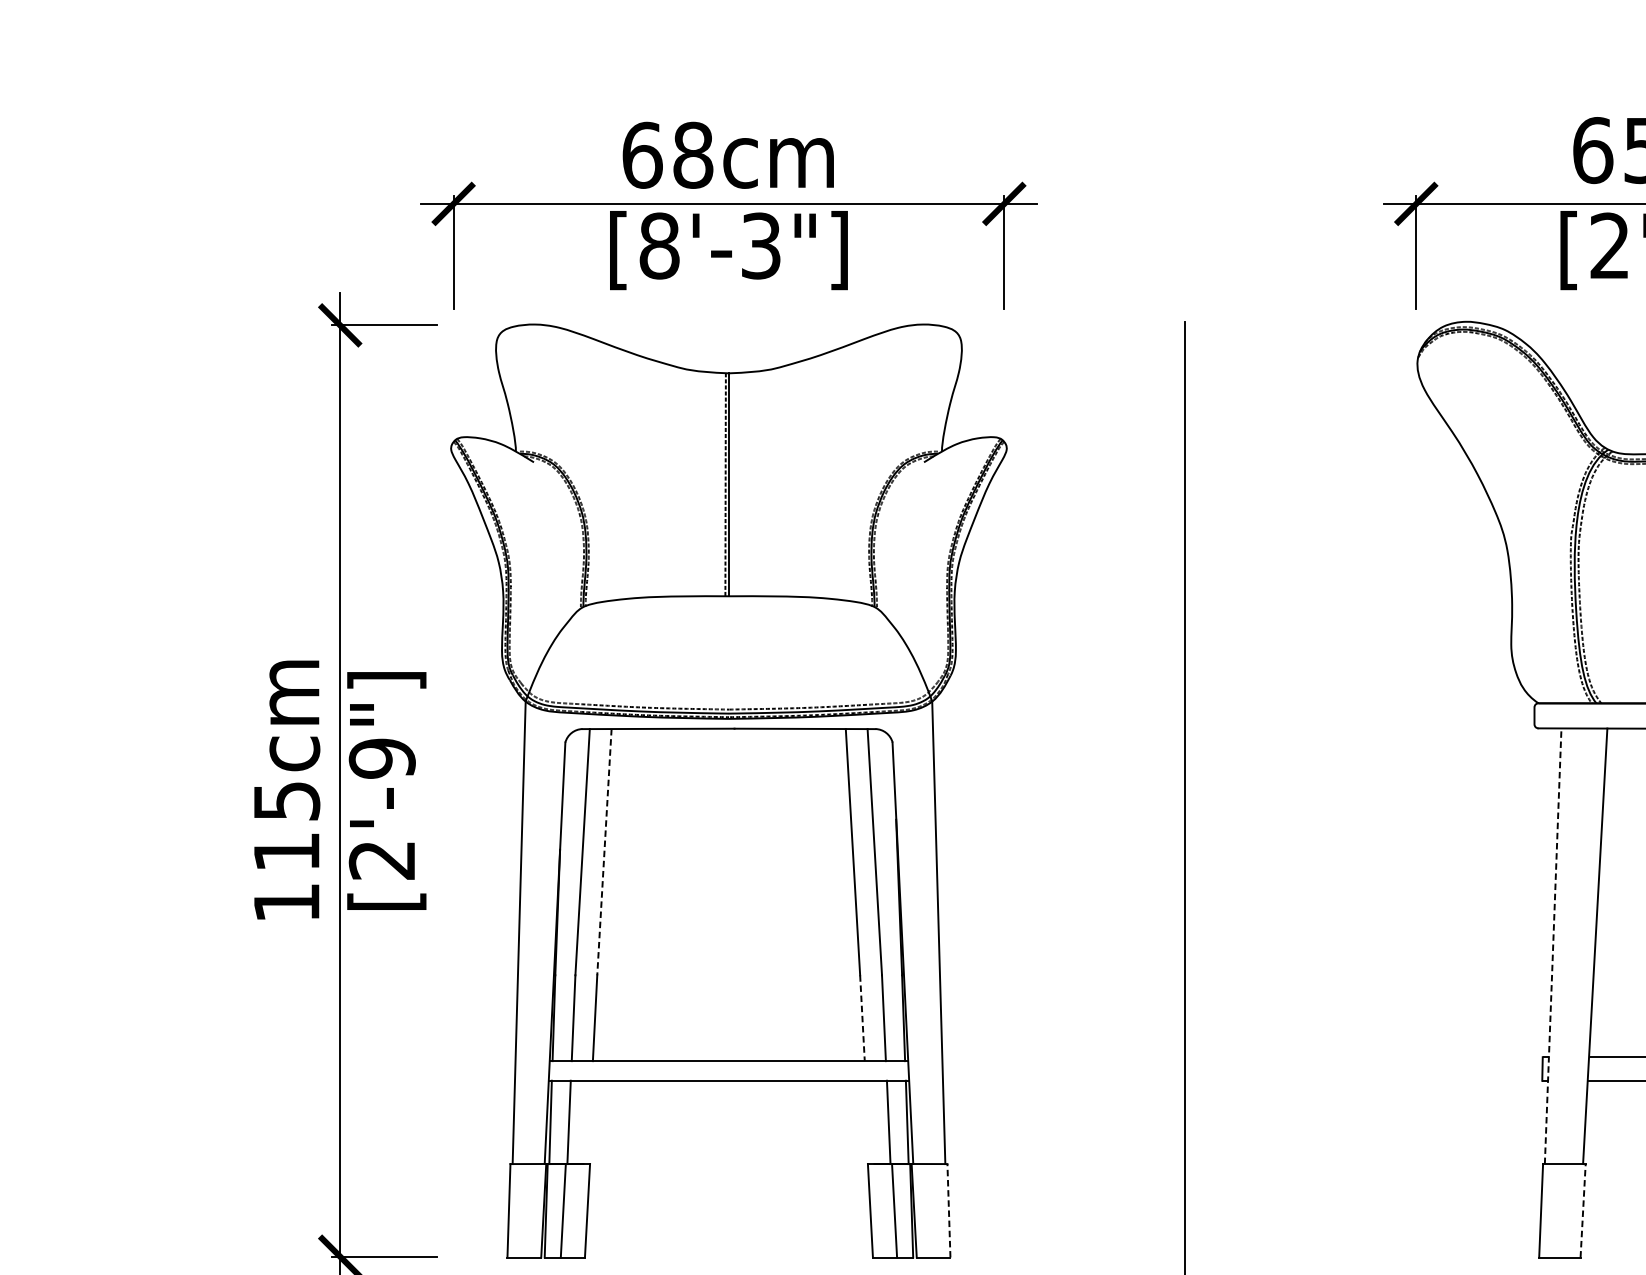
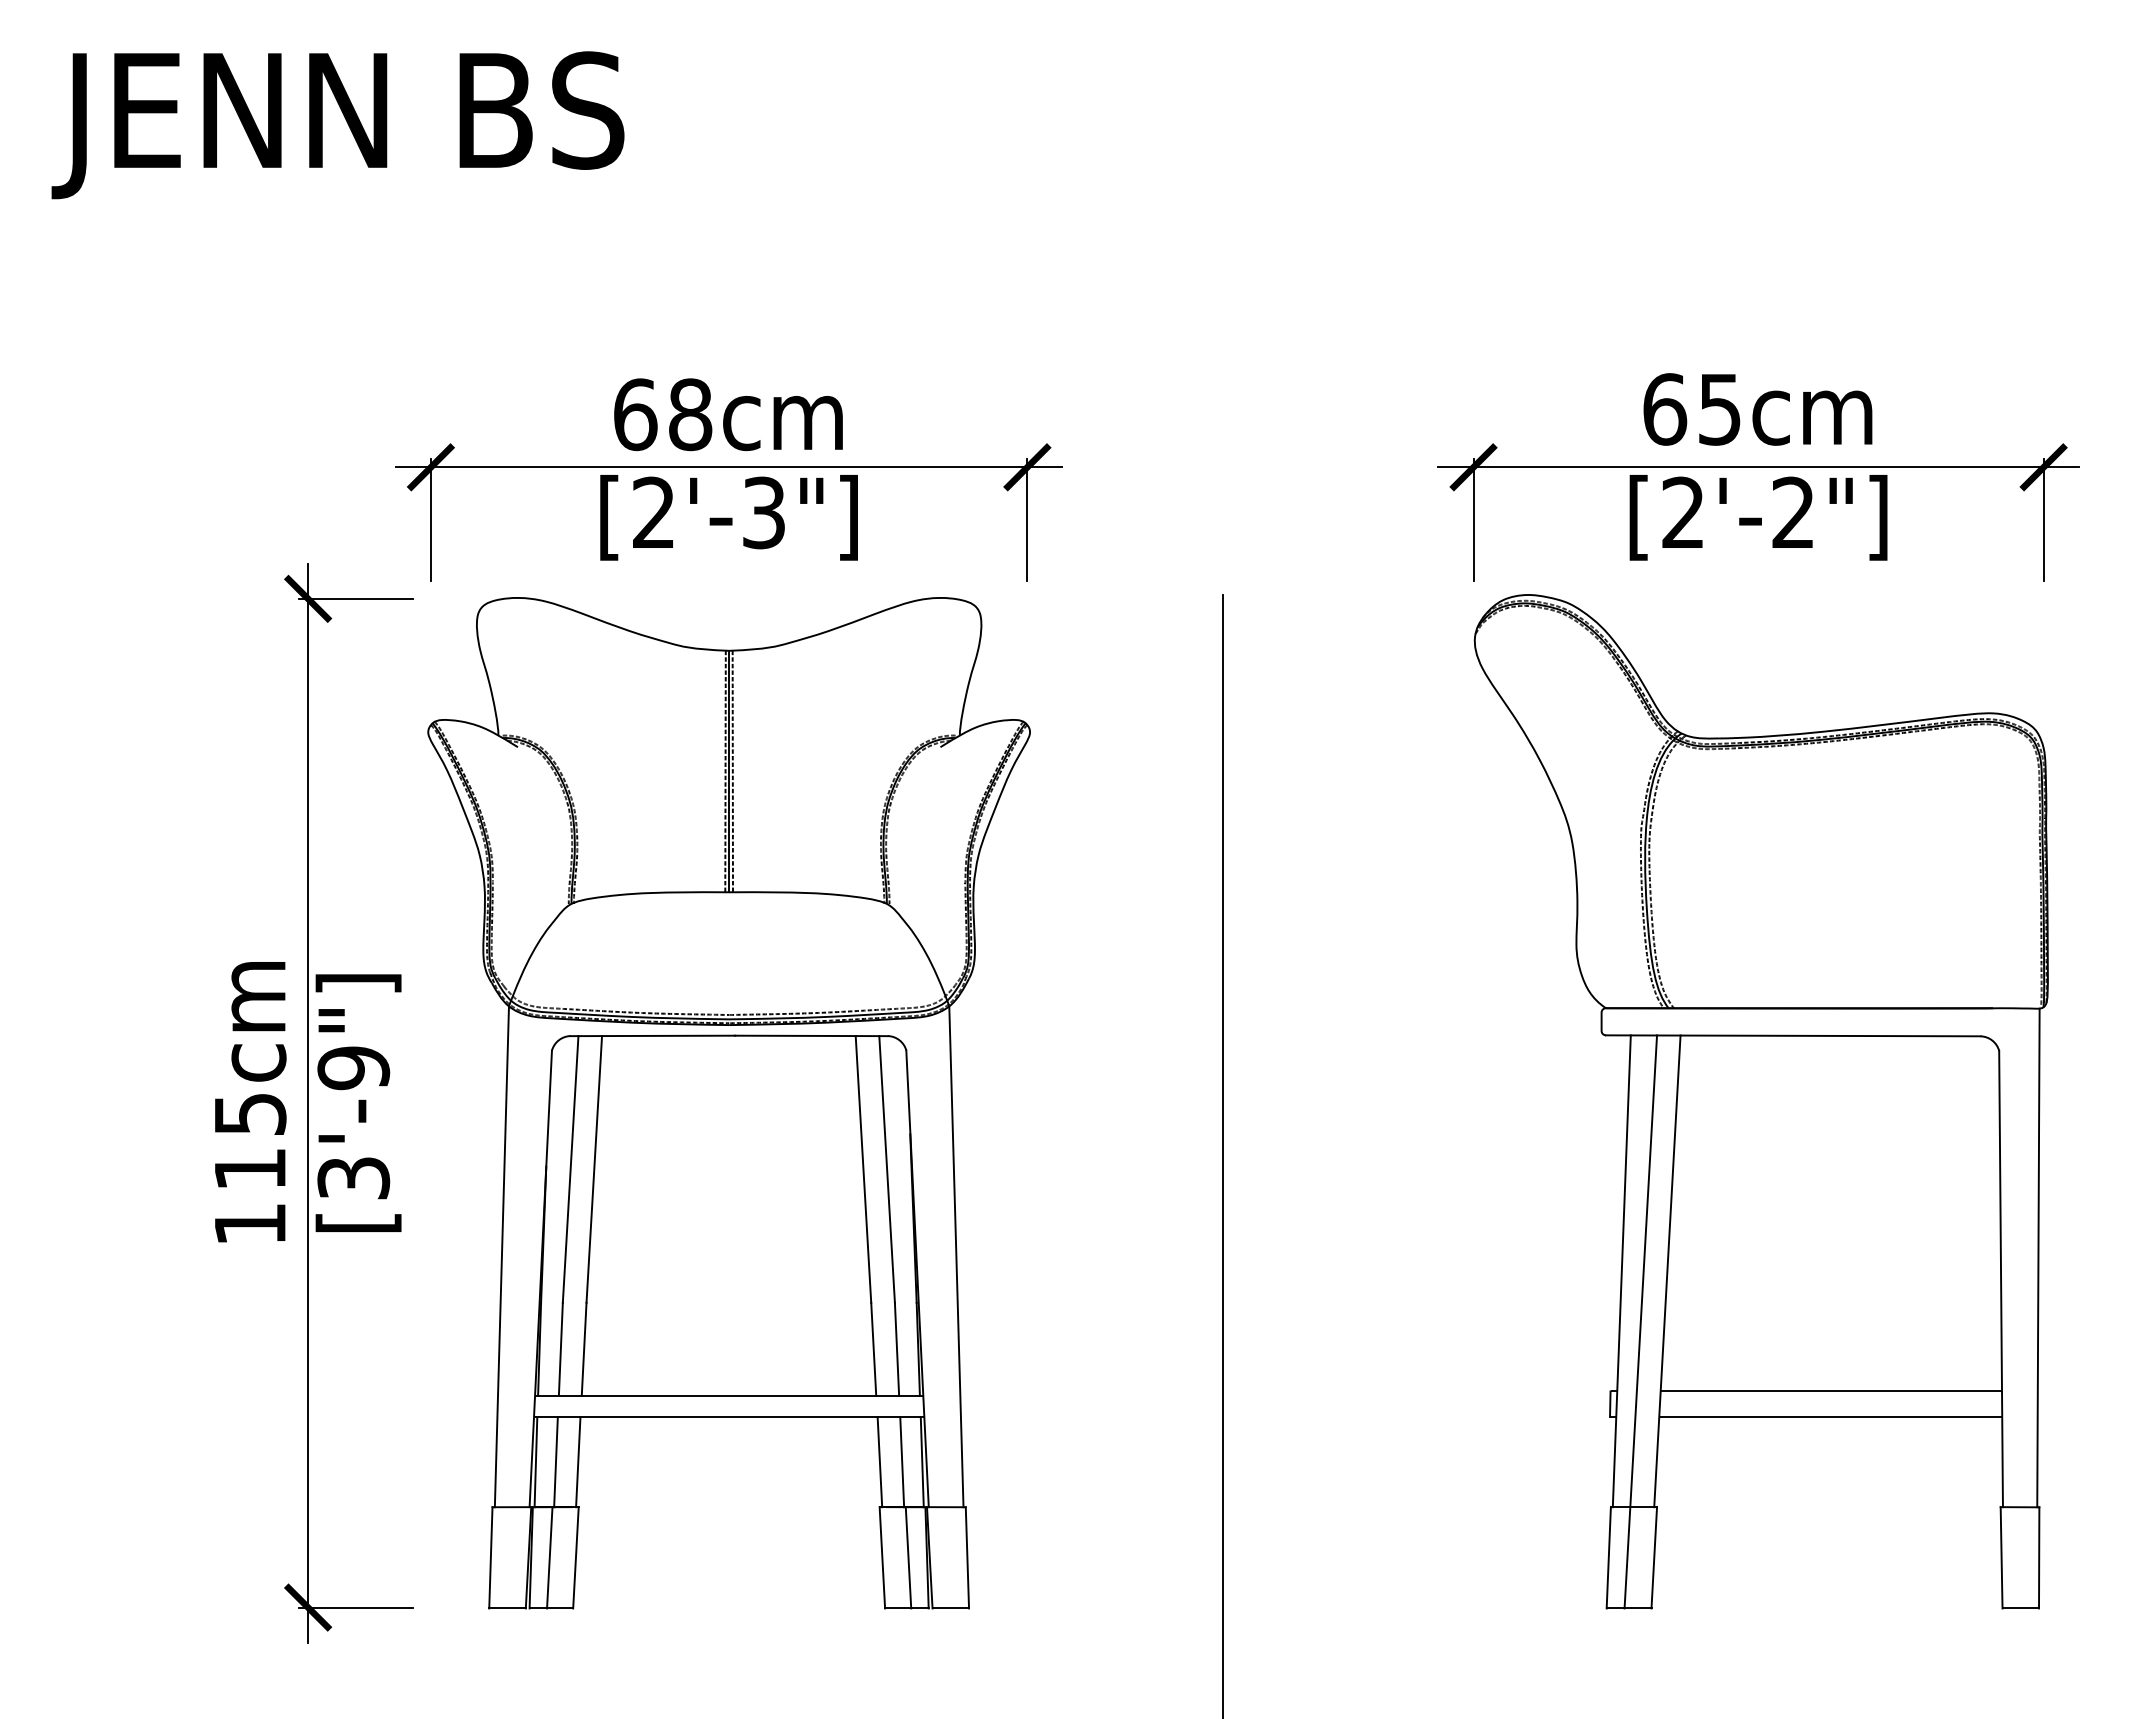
text: (659, 245) -> (653, 512), [8'-3"] -> [2'-3"]
line: (732, 484) -> (732, 771), added
line: (604, 852) -> (594, 1169), dashed -> solid
text: (382, 860) -> (353, 1178), [2'-9"] -> [3'-9"]
line: (1552, 945) -> (1621, 1270), dashed -> solid
line: (1570, 992) -> (1640, 1321), added
line: (862, 1018) -> (873, 1349), dashed -> solid
line: (589, 1121) -> (578, 1461), added
line: (867, 1121) -> (879, 1461), added
line: (949, 1210) -> (967, 1557), dashed -> solid
line: (1583, 1210) -> (1654, 1557), dashed -> solid

